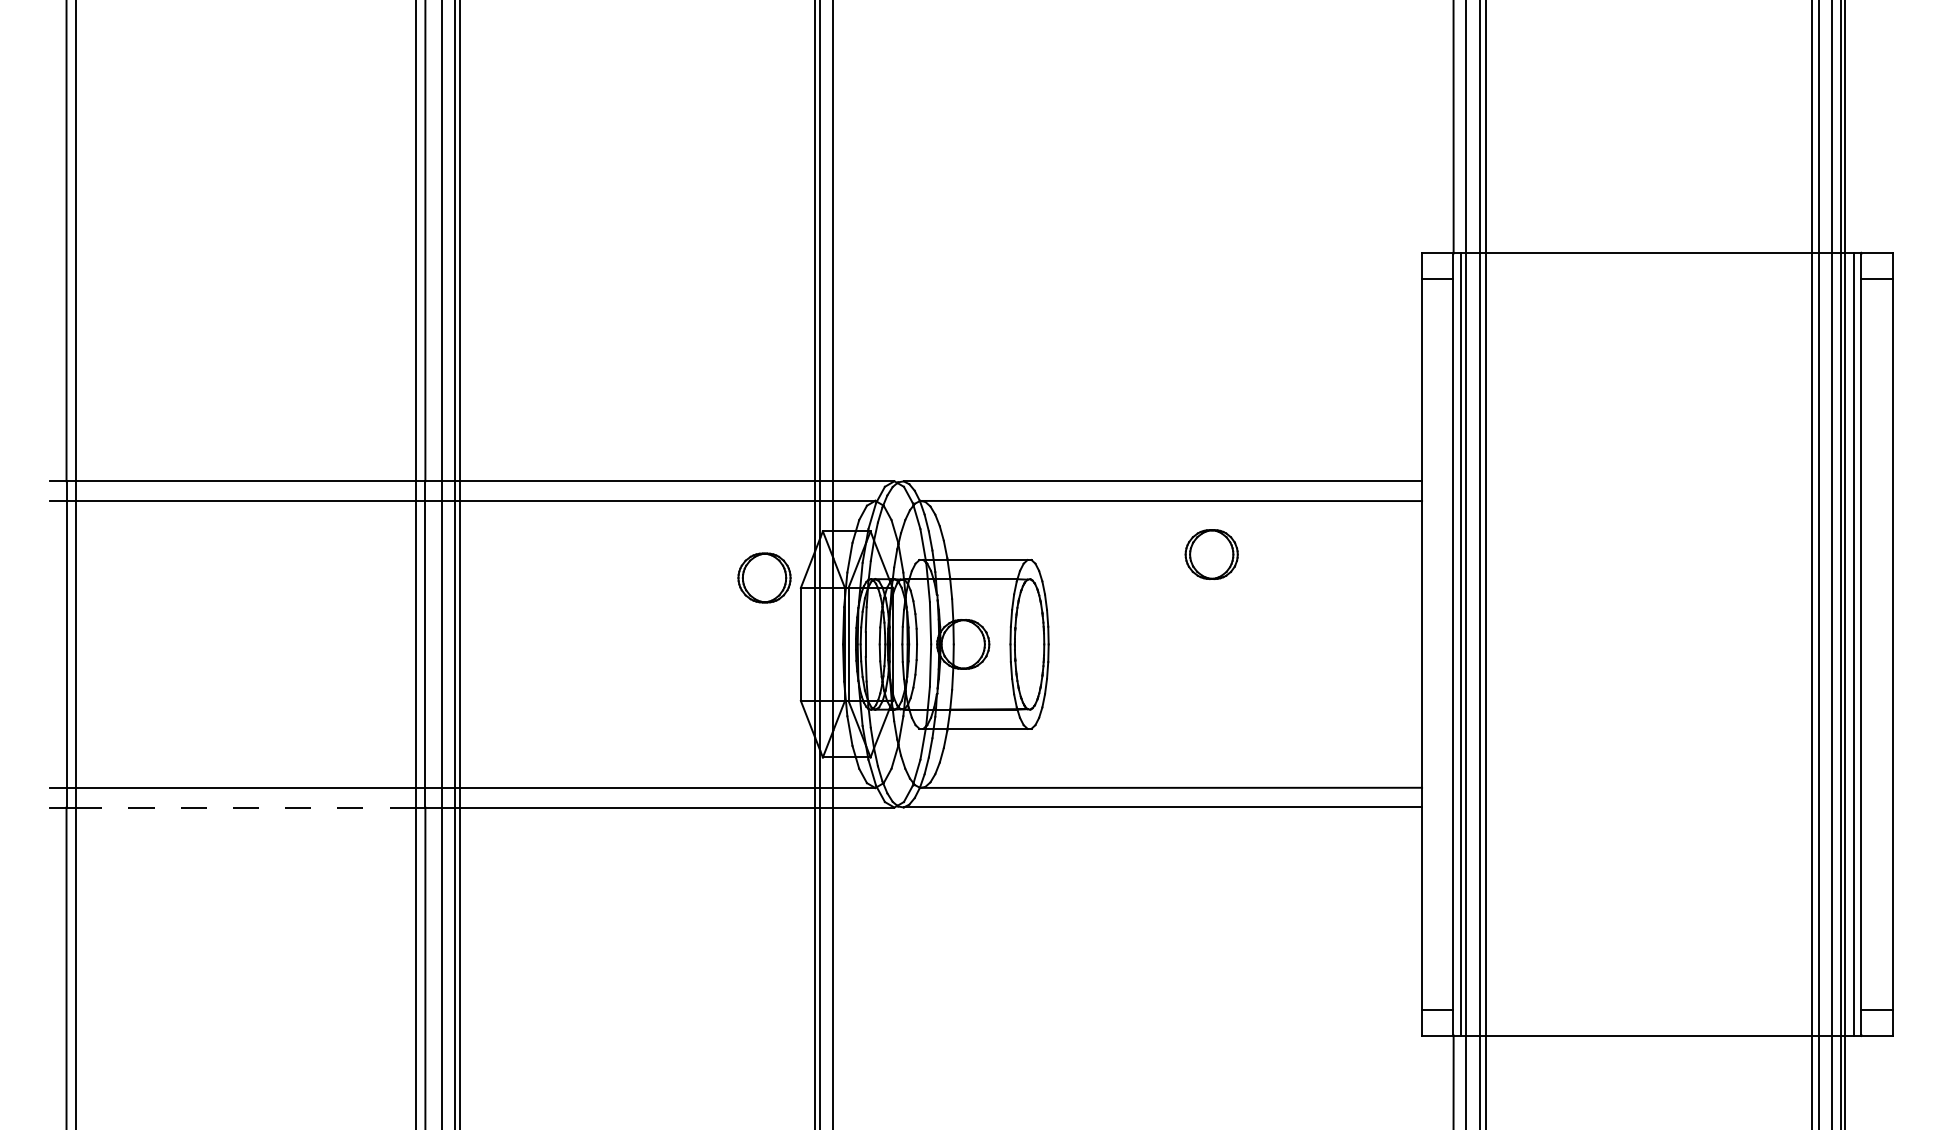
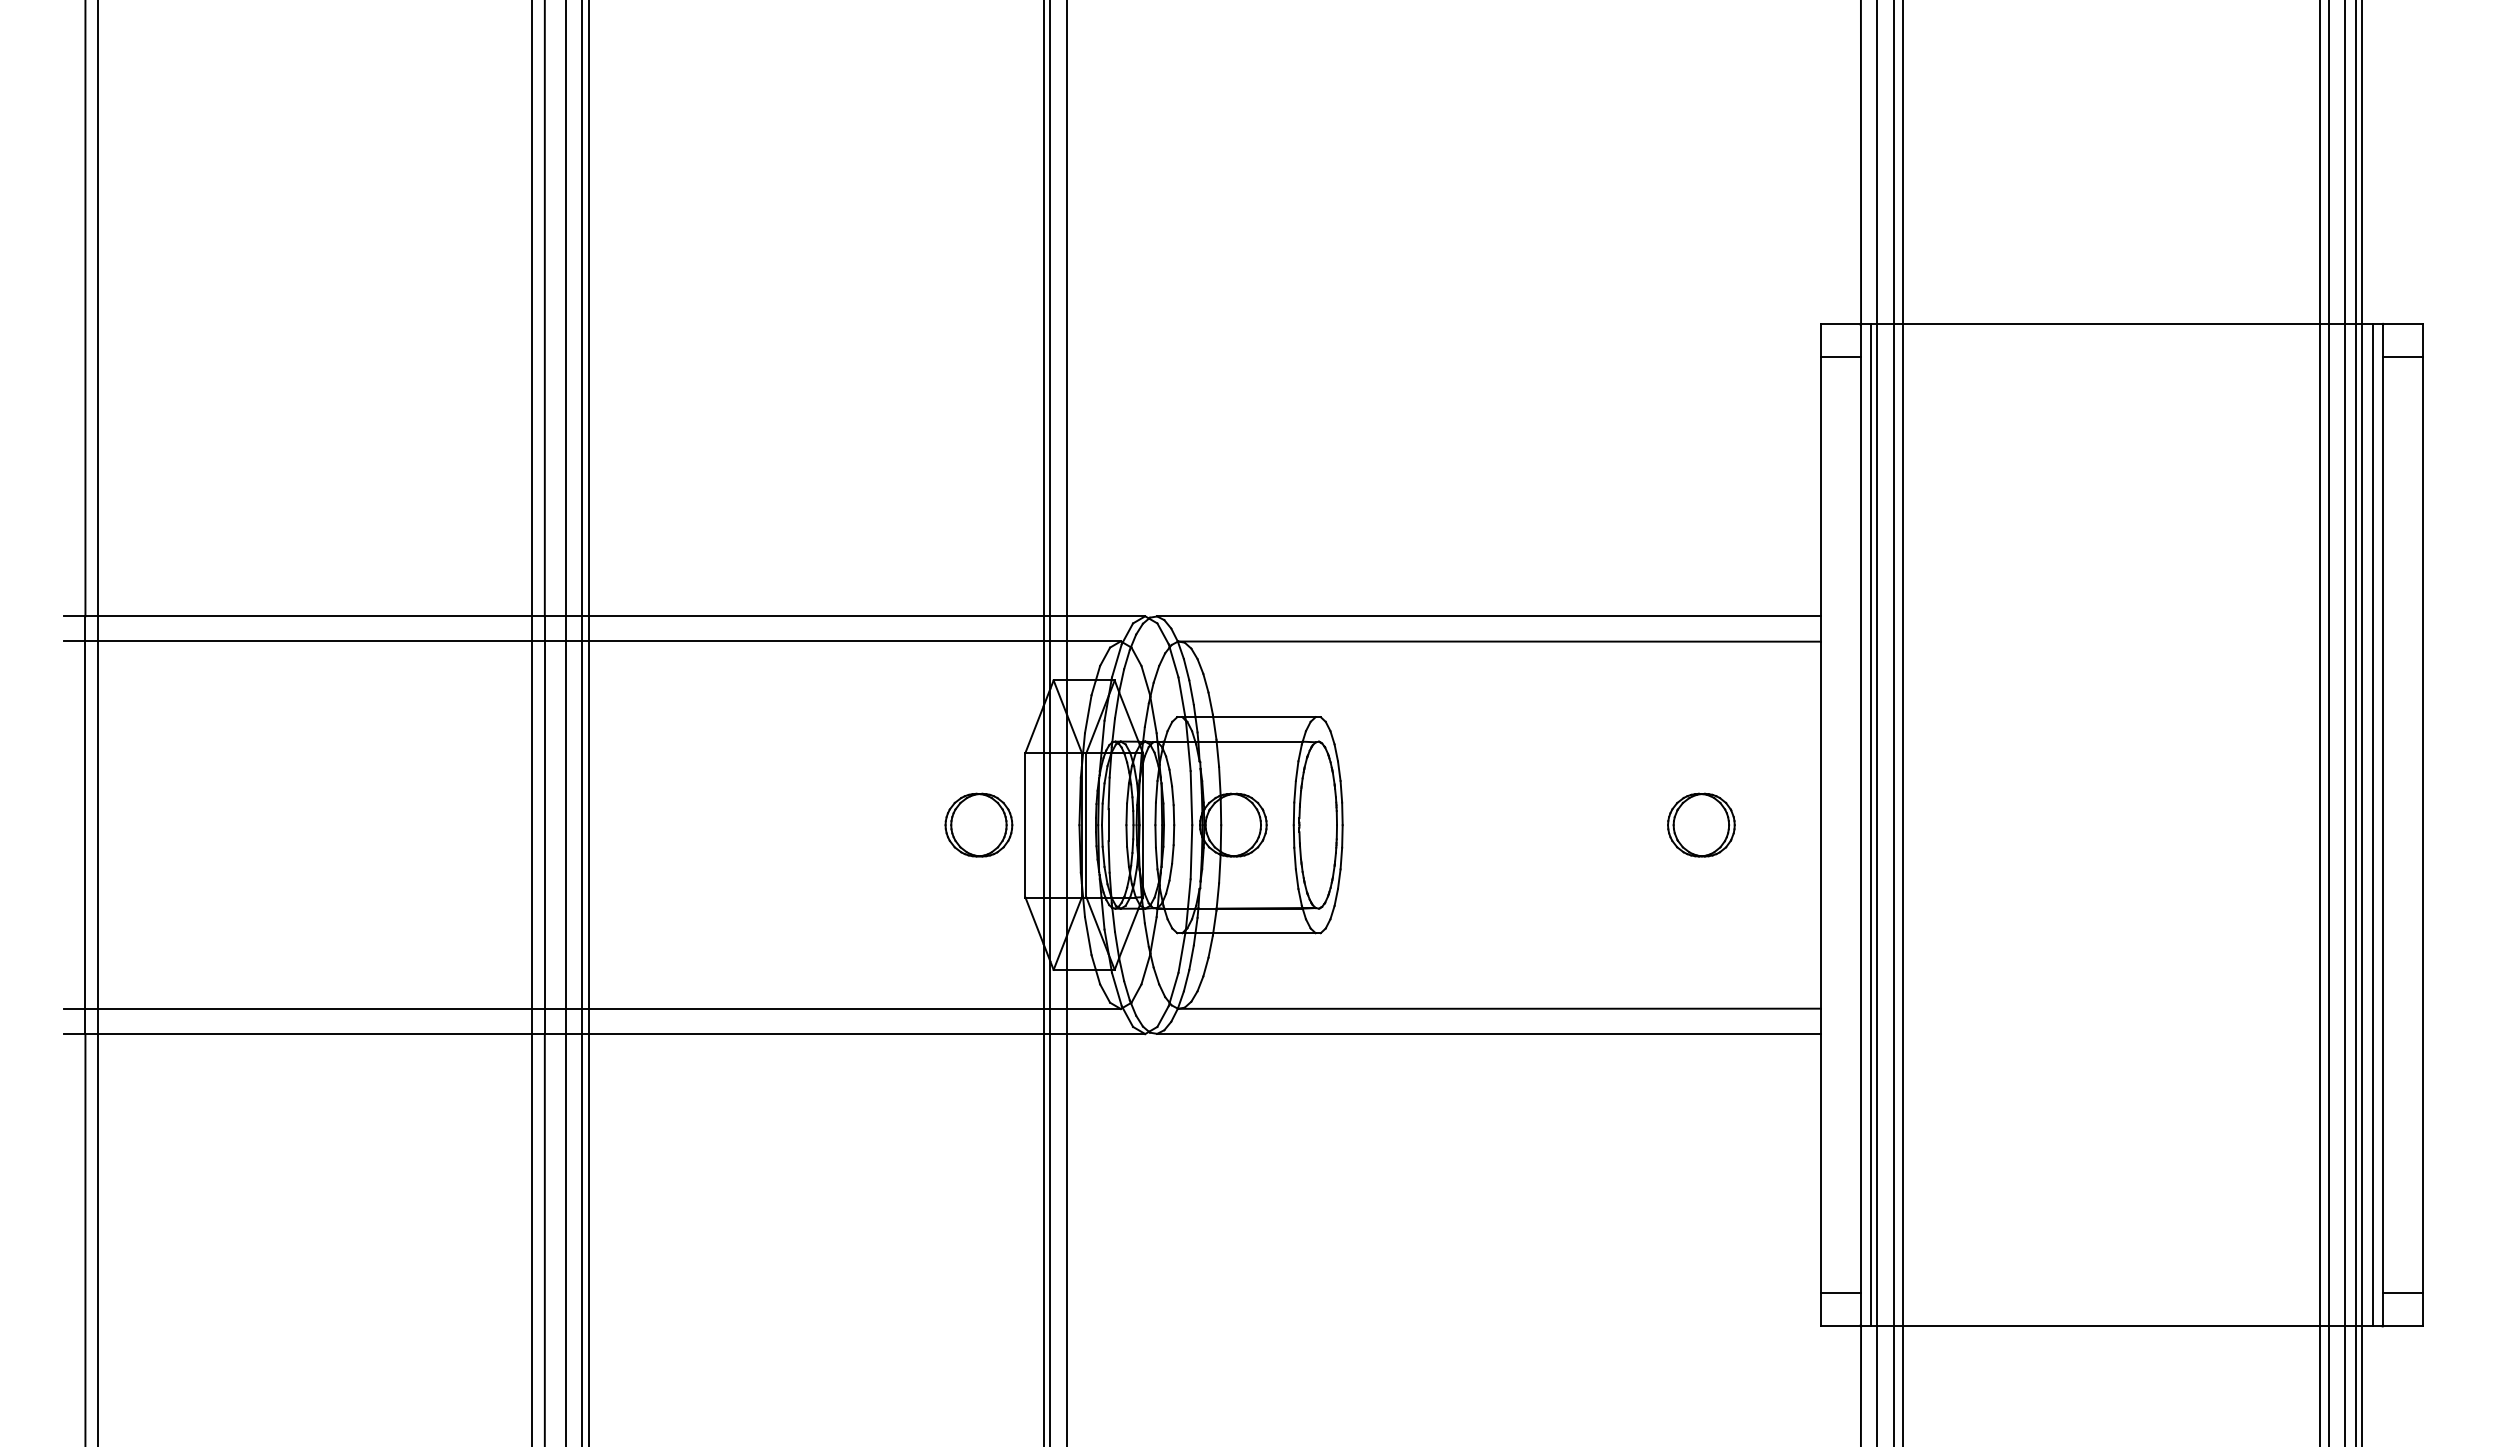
part: (1211, 554) -> (1701, 824), moved
part: (764, 577) -> (978, 824), moved
line: (245, 807) -> (314, 1034), dashed -> solid

